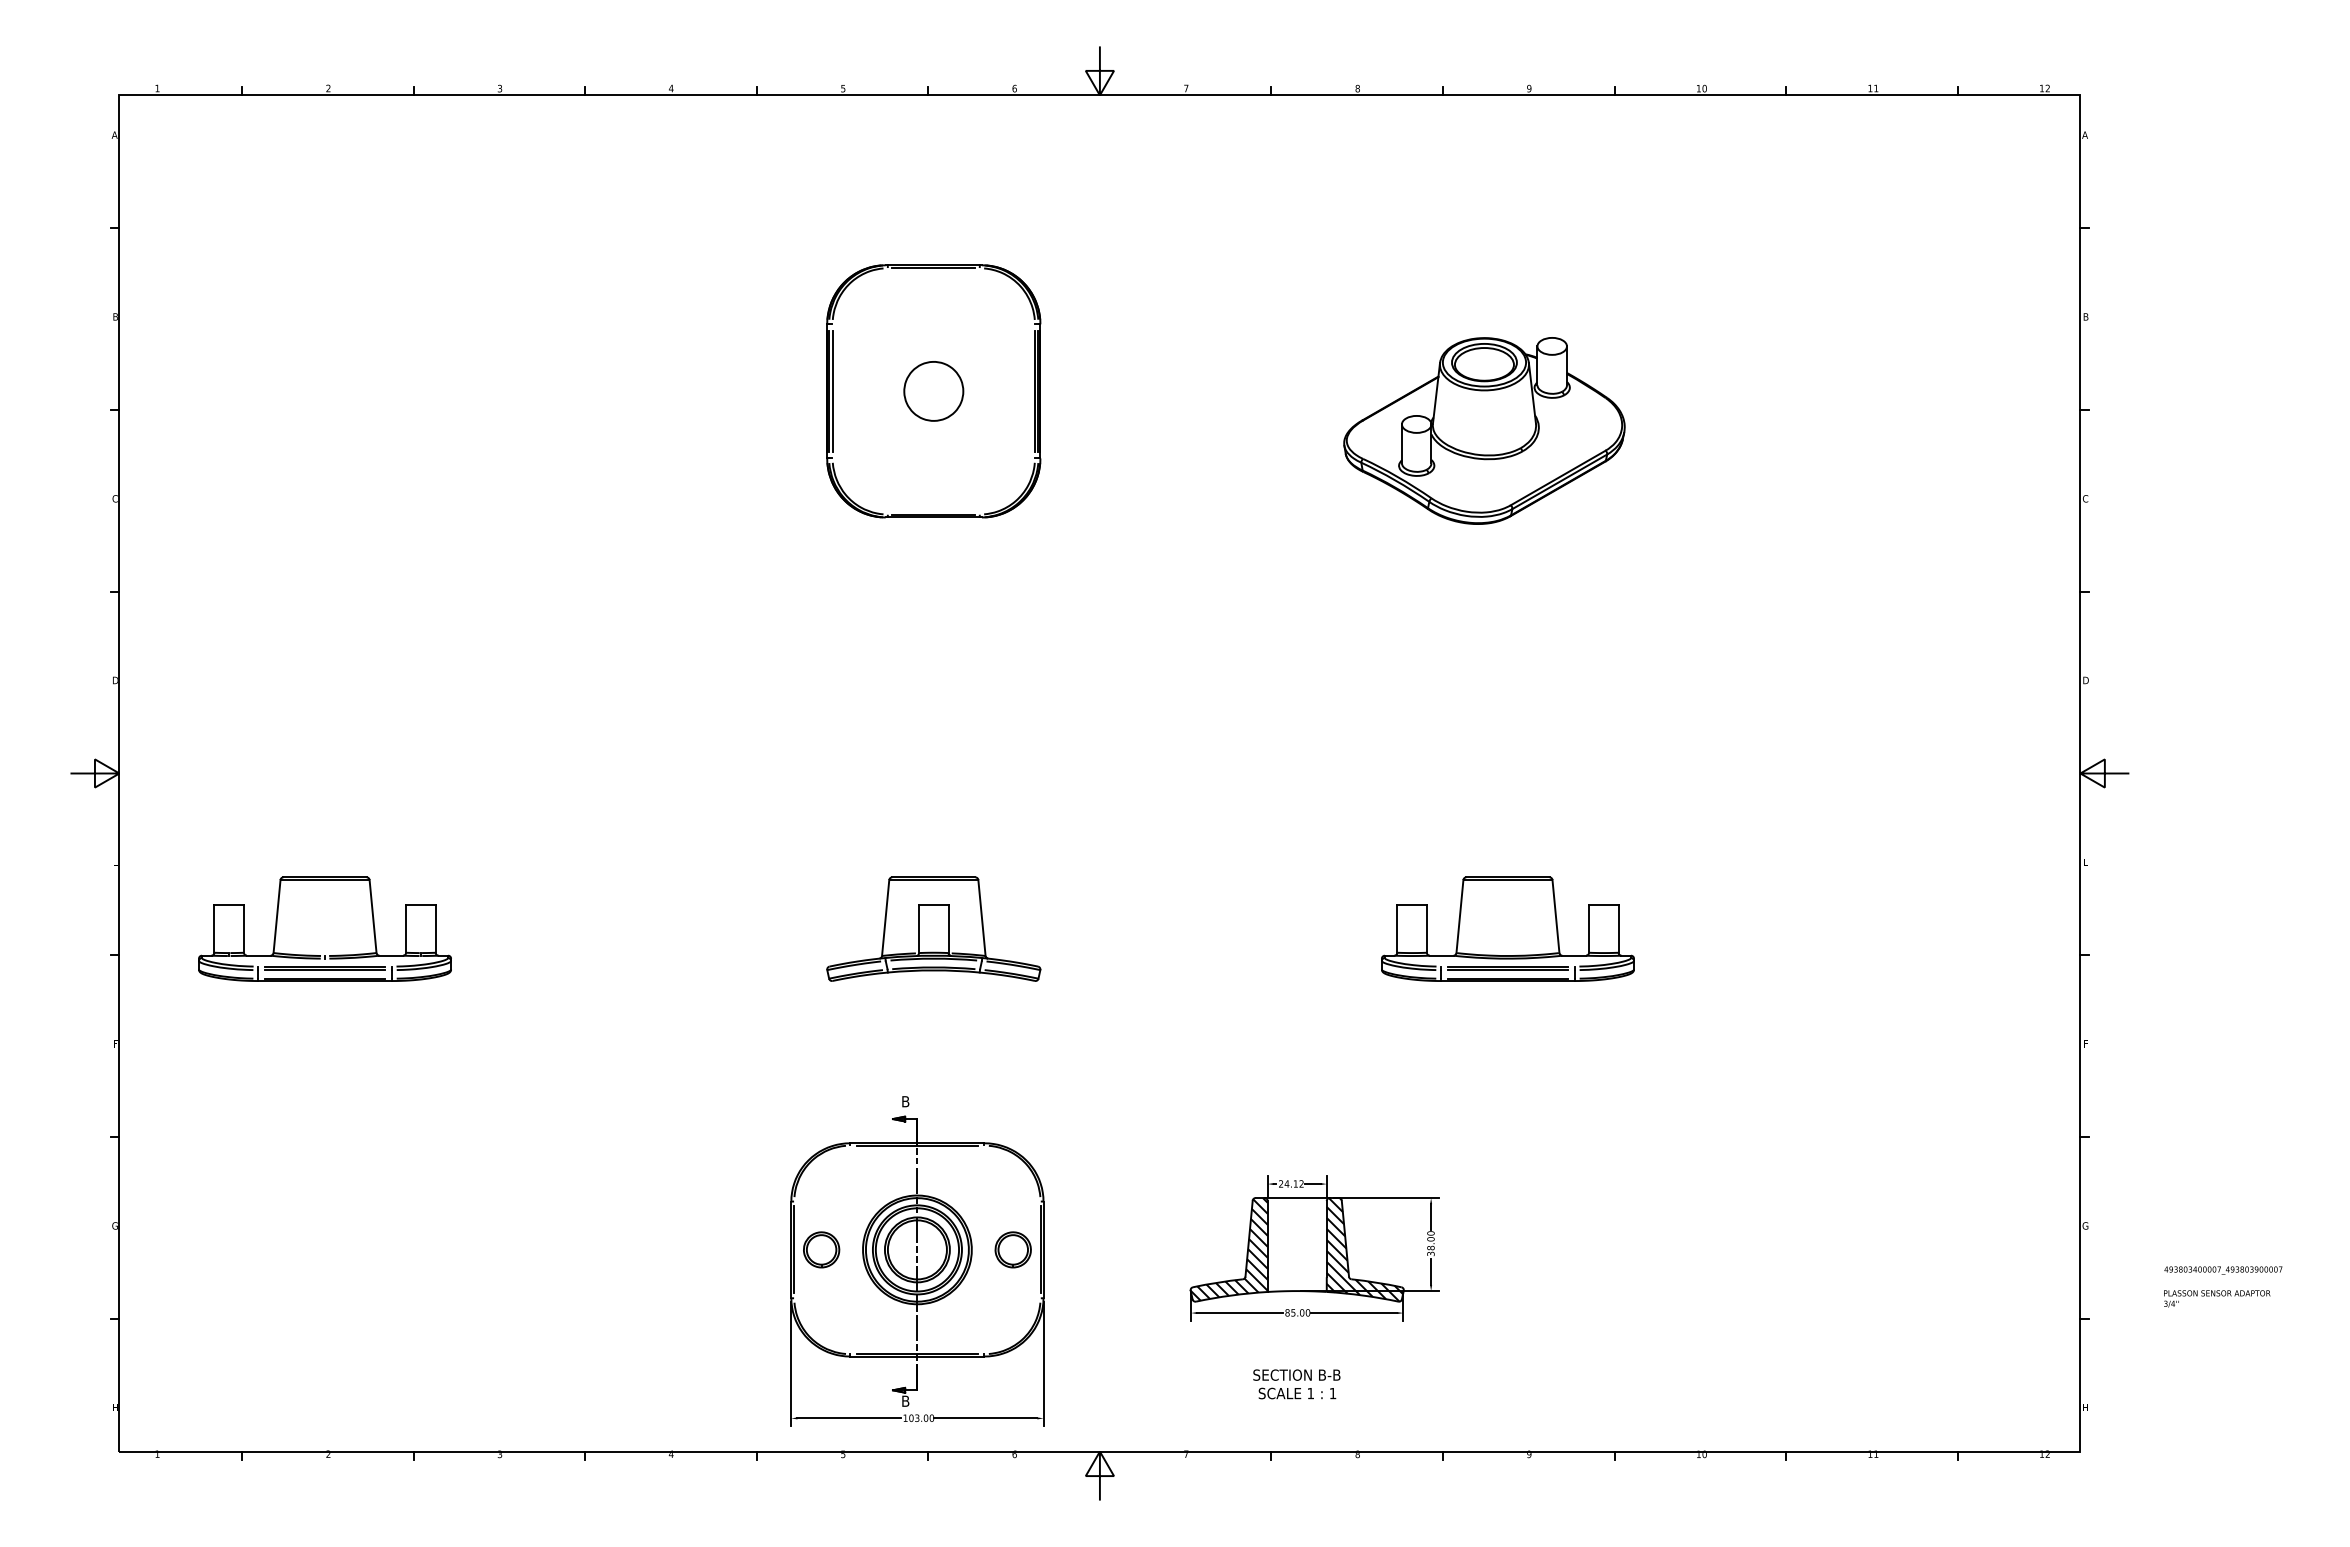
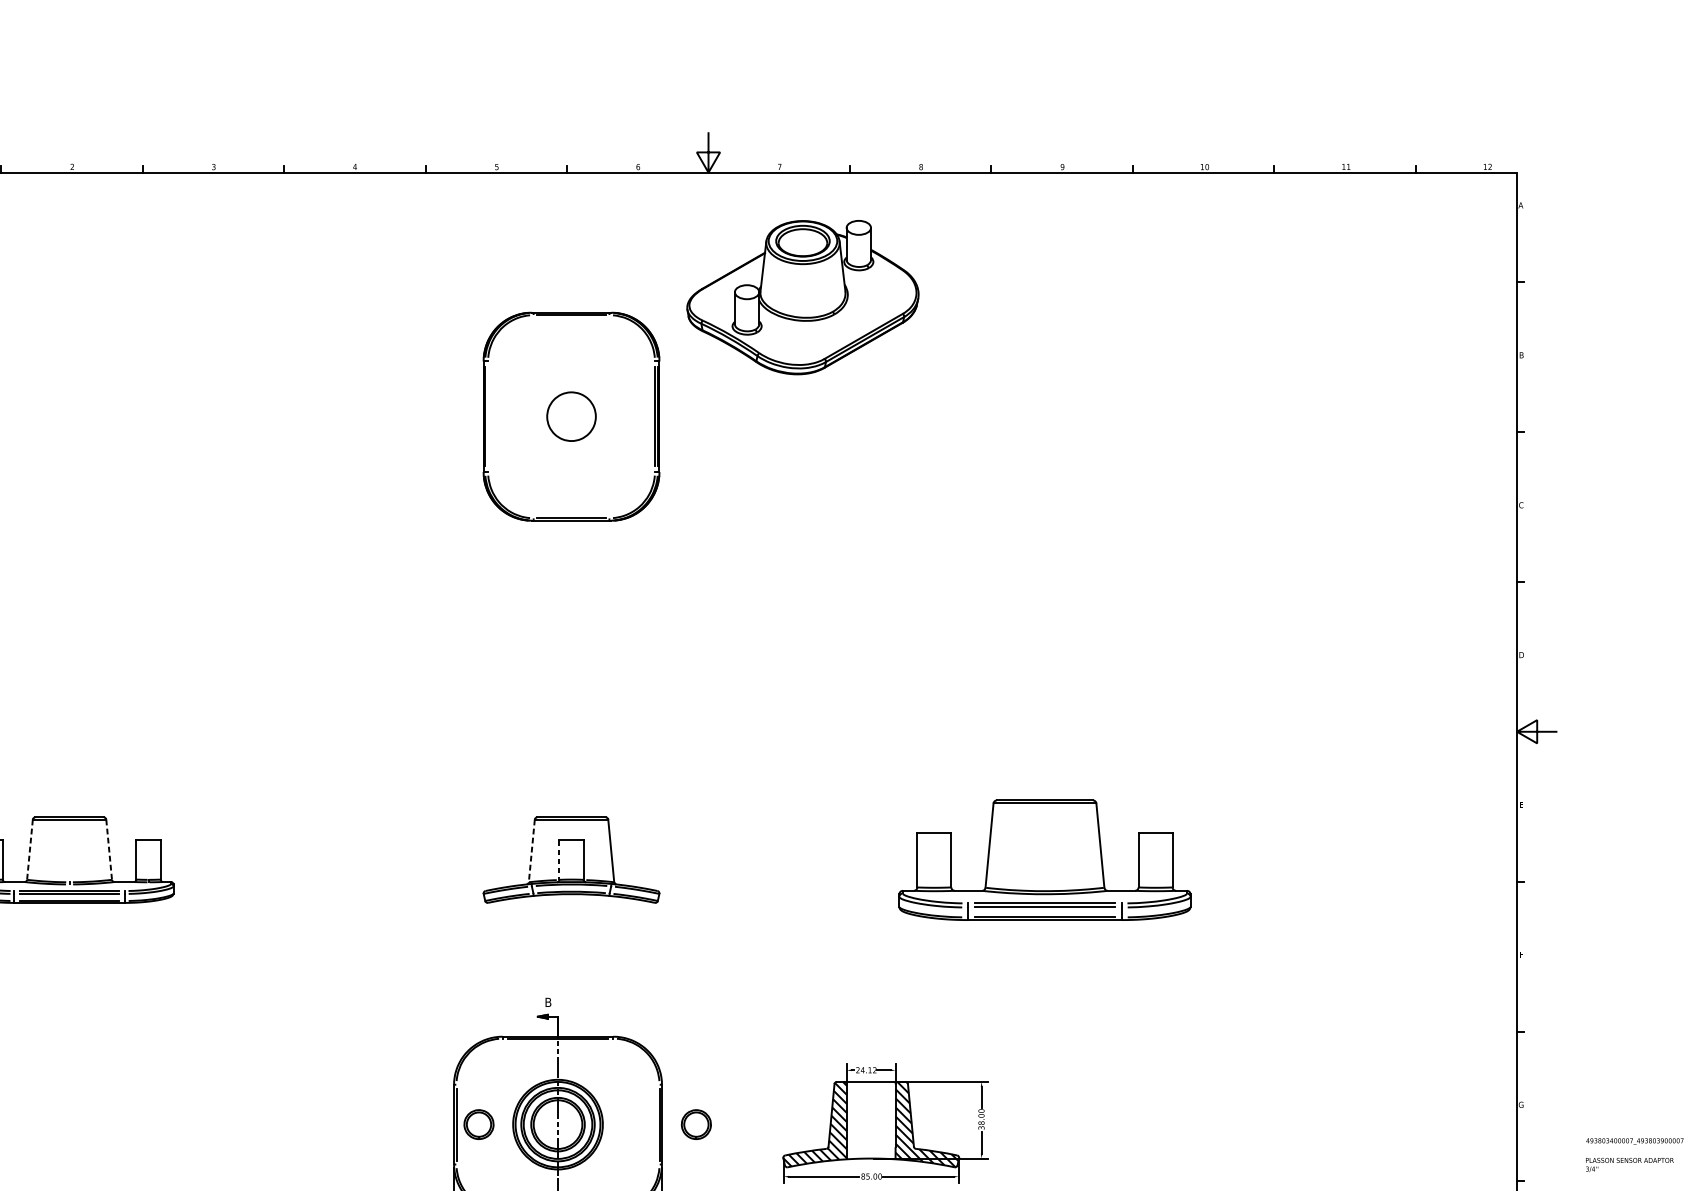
line: (832, 391) -> (487, 416), removed
part: (1484, 430) -> (802, 297), moved
line: (277, 916) -> (30, 849), solid -> dashed
line: (373, 916) -> (109, 849), solid -> dashed
line: (885, 918) -> (531, 851), solid -> dashed
part: (1507, 928) -> (1044, 859), size x1.4
line: (919, 929) -> (559, 860), solid -> dashed
part: (1012, 1249) -> (695, 1124), moved

